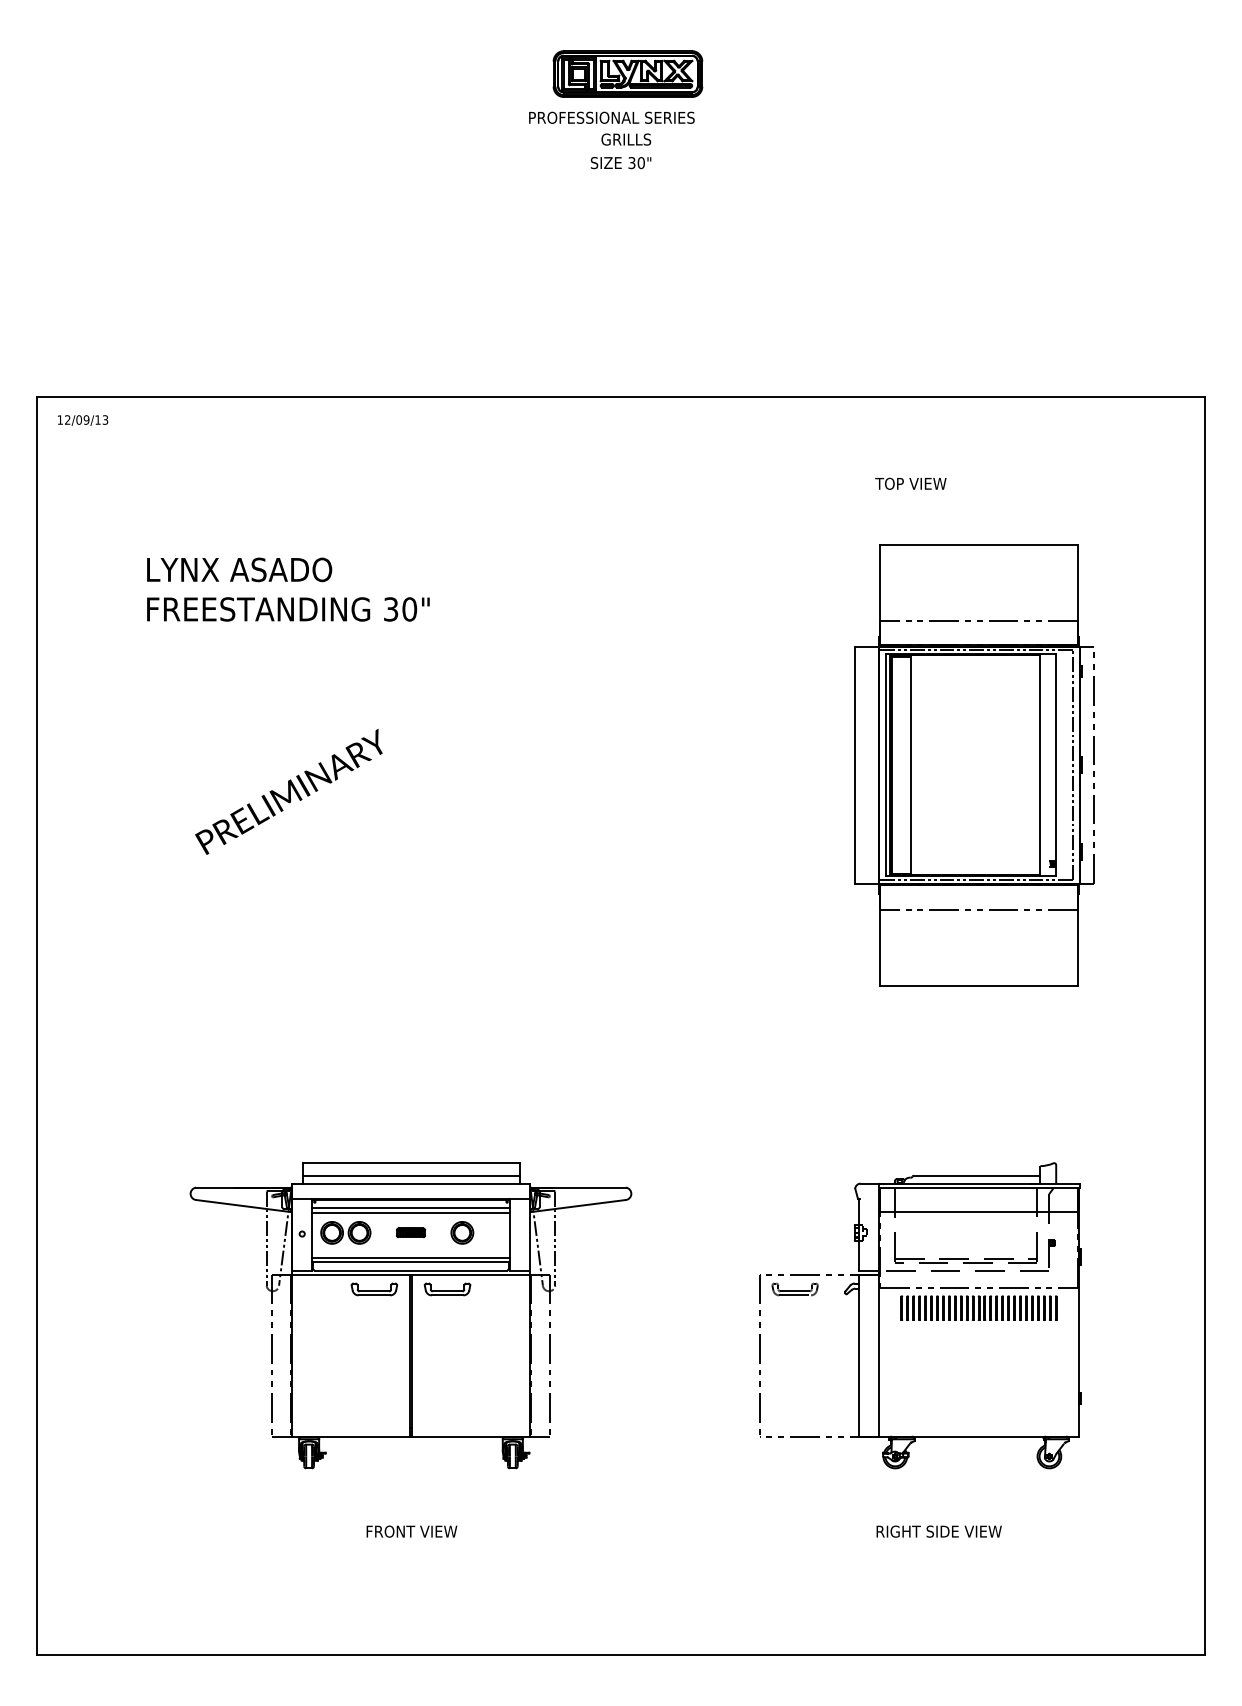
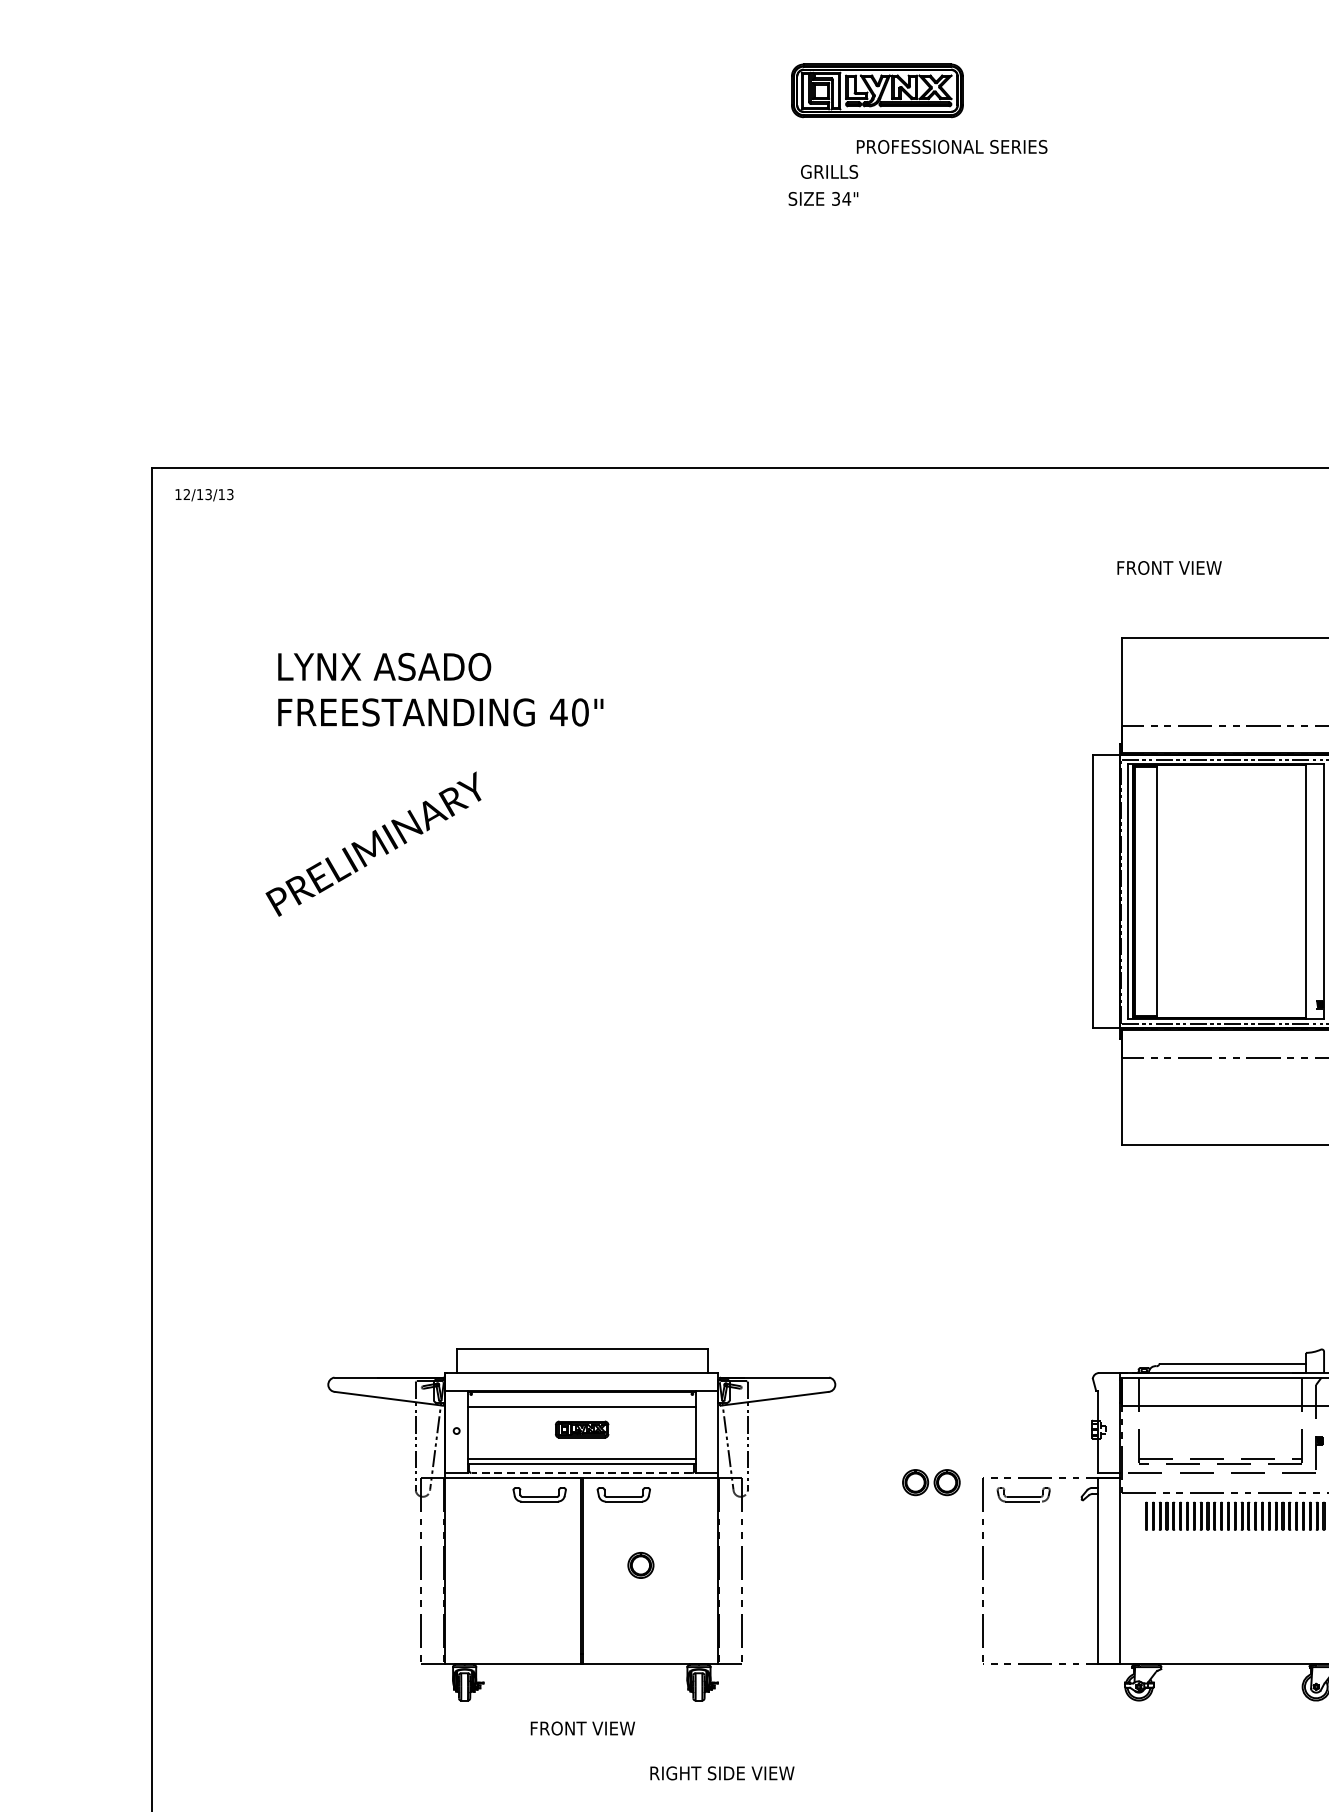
part: (627, 73) -> (876, 90), moved
text: (611, 117) -> (951, 146), moved
text: (641, 163) -> (846, 199), 30" -> 34"
text: (82, 419) -> (203, 493), 12/09/13 -> 12/13/13
text: (921, 483) -> (1169, 567), TOP VIEW -> FRONT VIEW
text: (390, 609) -> (558, 712), 30" -> 40"
text: (288, 791) -> (373, 843), moved
line: (411, 1175) -> (582, 1363), removed
line: (410, 1207) -> (581, 1400), removed
part: (345, 1232) -> (930, 1482), moved
part: (410, 1232) -> (581, 1429), size x1.6
part: (462, 1232) -> (641, 1564), moved
line: (410, 1270) -> (581, 1472), solid -> dashed
text: (411, 1531) -> (582, 1728), moved
text: (938, 1531) -> (721, 1773), moved

